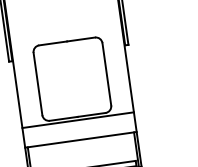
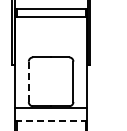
line: (37, 83) -> (28, 81), solid -> dashed
line: (81, 140) -> (51, 121), solid -> dashed

